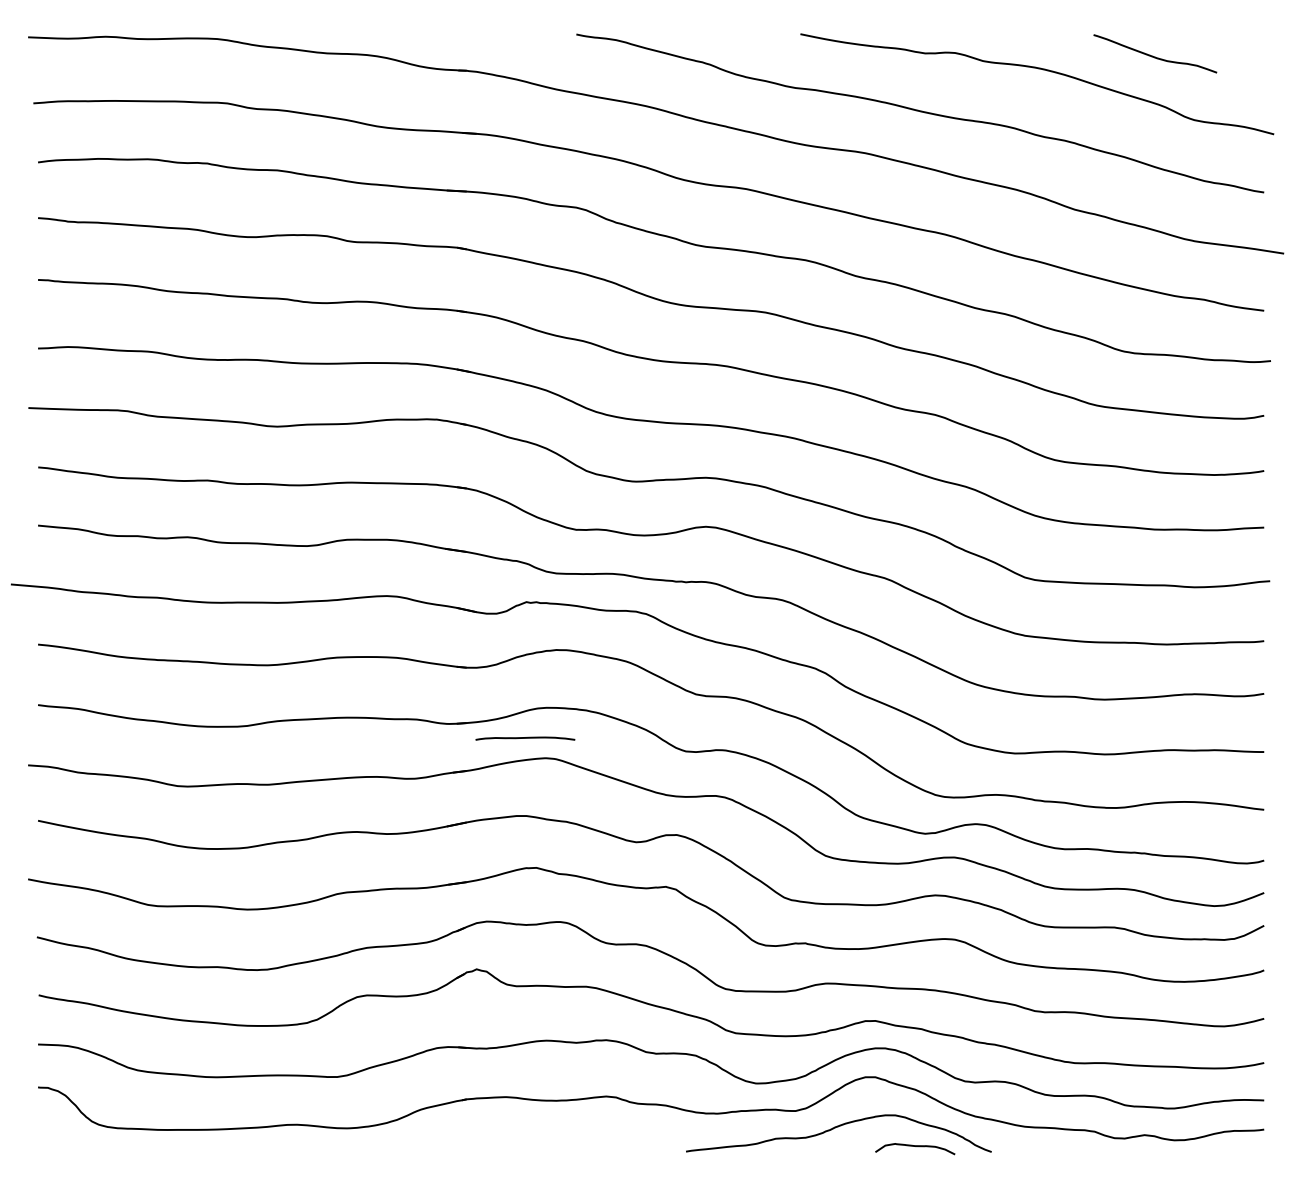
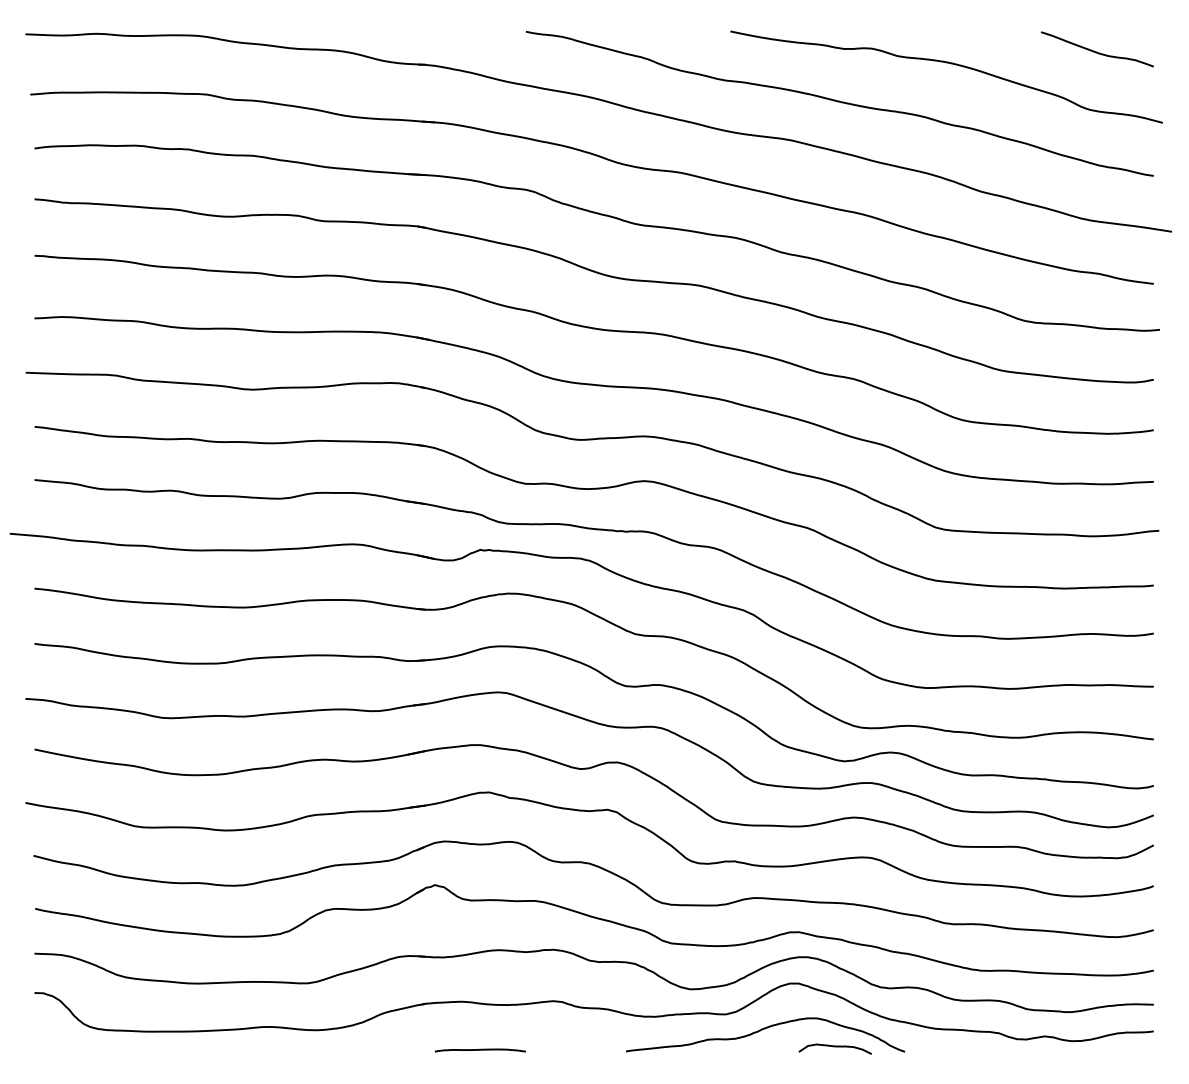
curve: (1155, 56) -> (1097, 51), moved
curve: (525, 738) -> (480, 1050), moved

